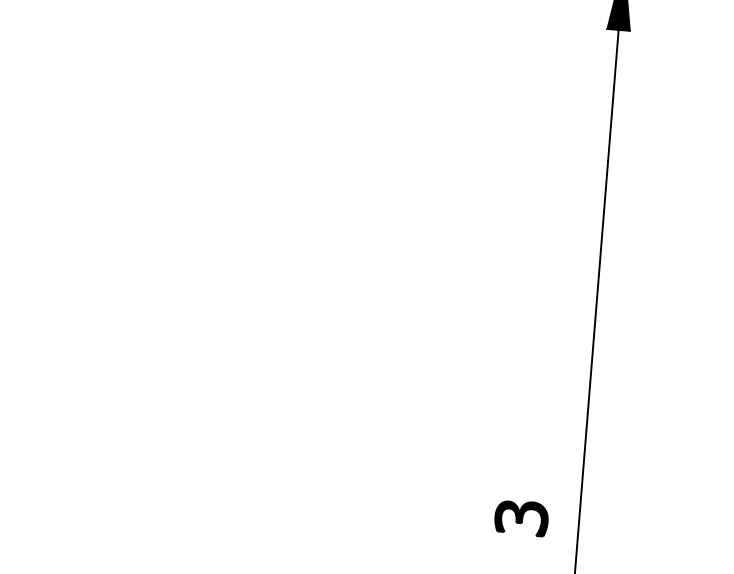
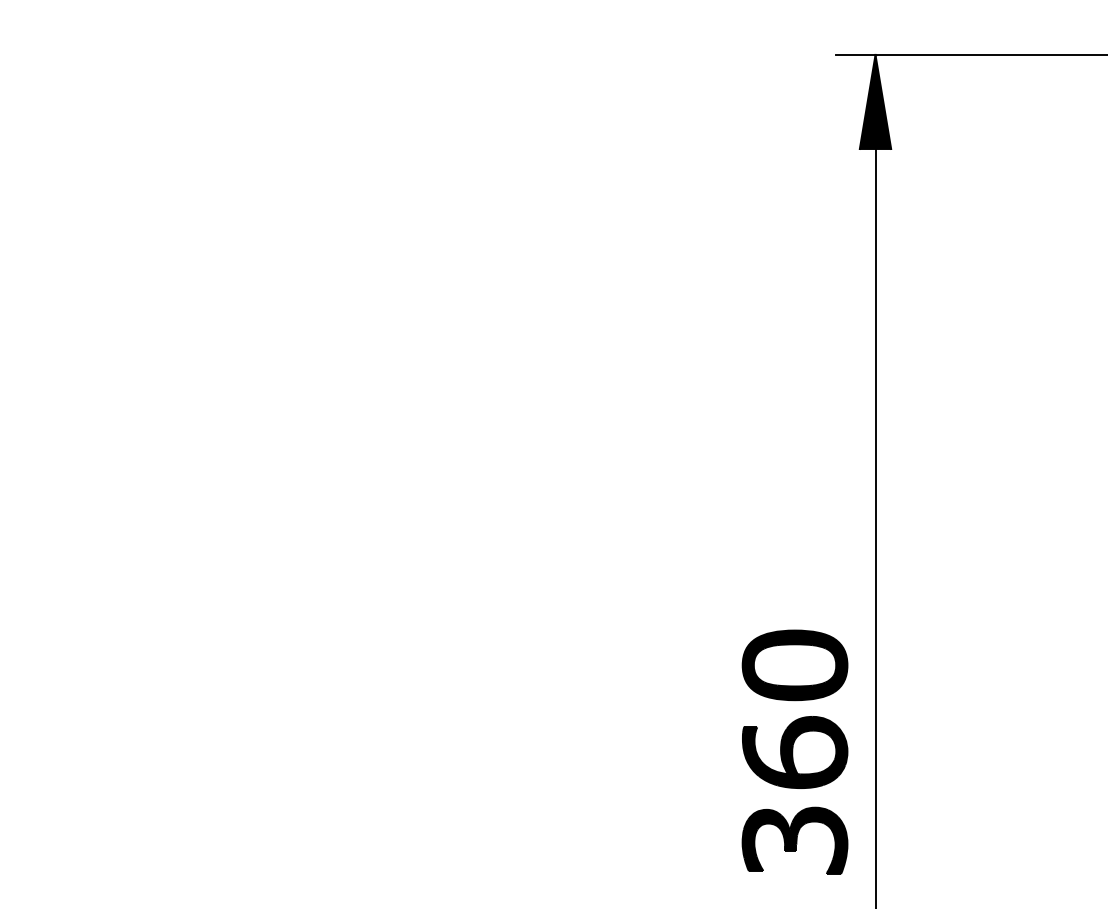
part: (531, 393) -> (794, 665), added
part: (527, 455) -> (795, 752), added
part: (521, 517) -> (794, 840), size x1.43

